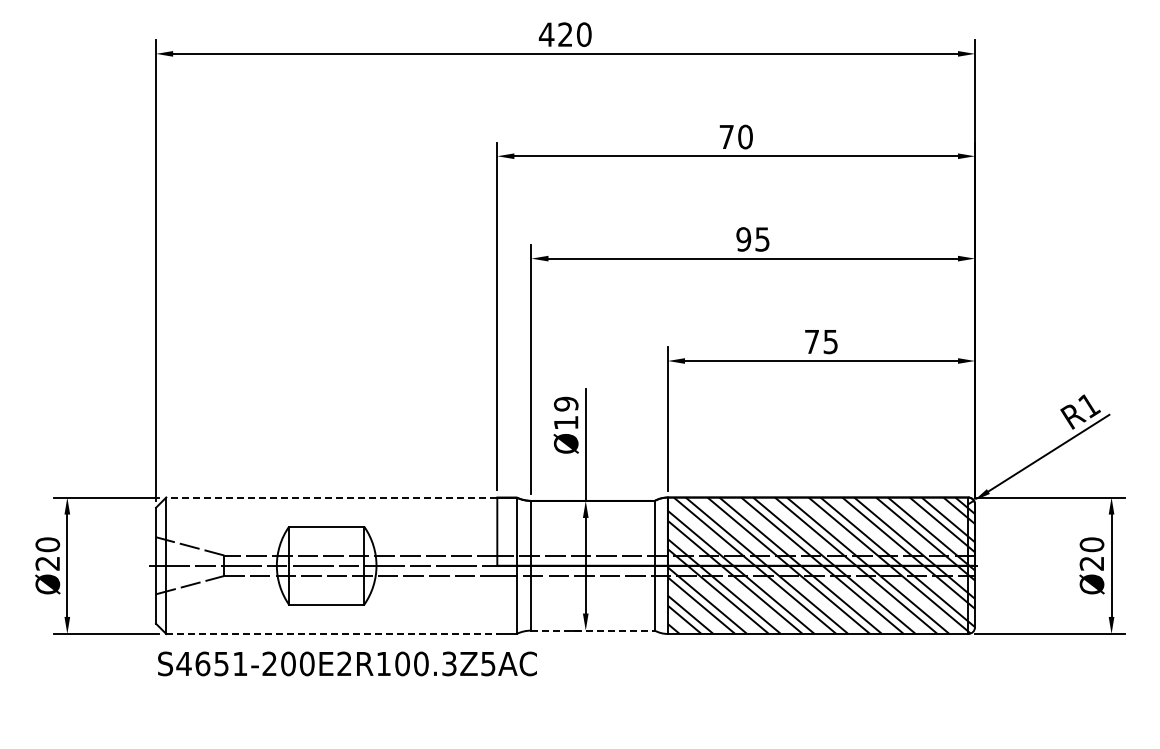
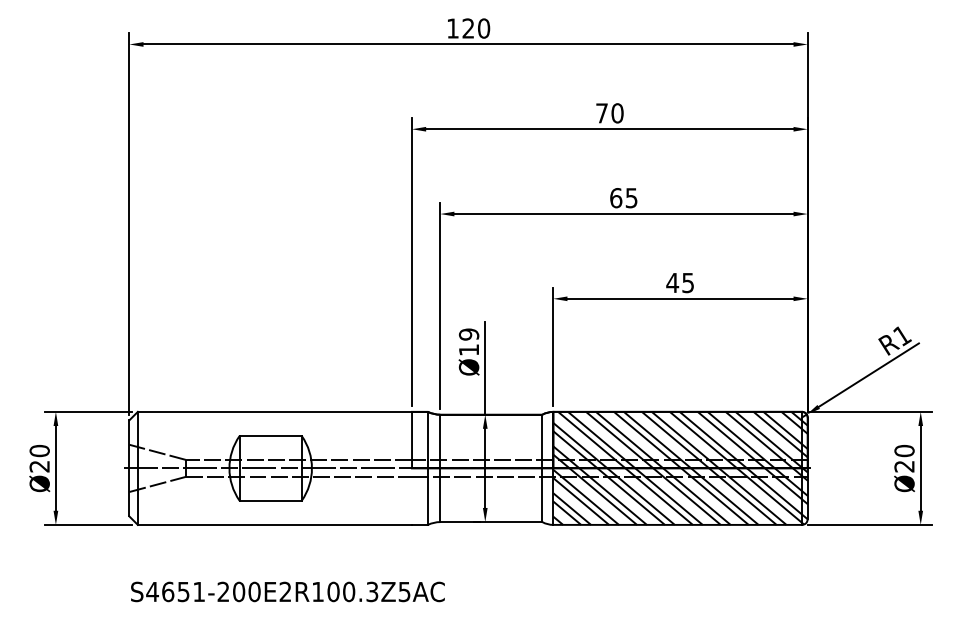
text: (546, 34) -> (452, 28), 420 -> 120
text: (743, 239) -> (615, 198), 95 -> 65
text: (811, 341) -> (672, 282), 75 -> 45
line: (331, 497) -> (274, 411), dashed -> solid
line: (593, 630) -> (491, 522), dashed -> solid
line: (331, 634) -> (274, 525), dashed -> solid
text: (347, 663) -> (287, 591), moved

